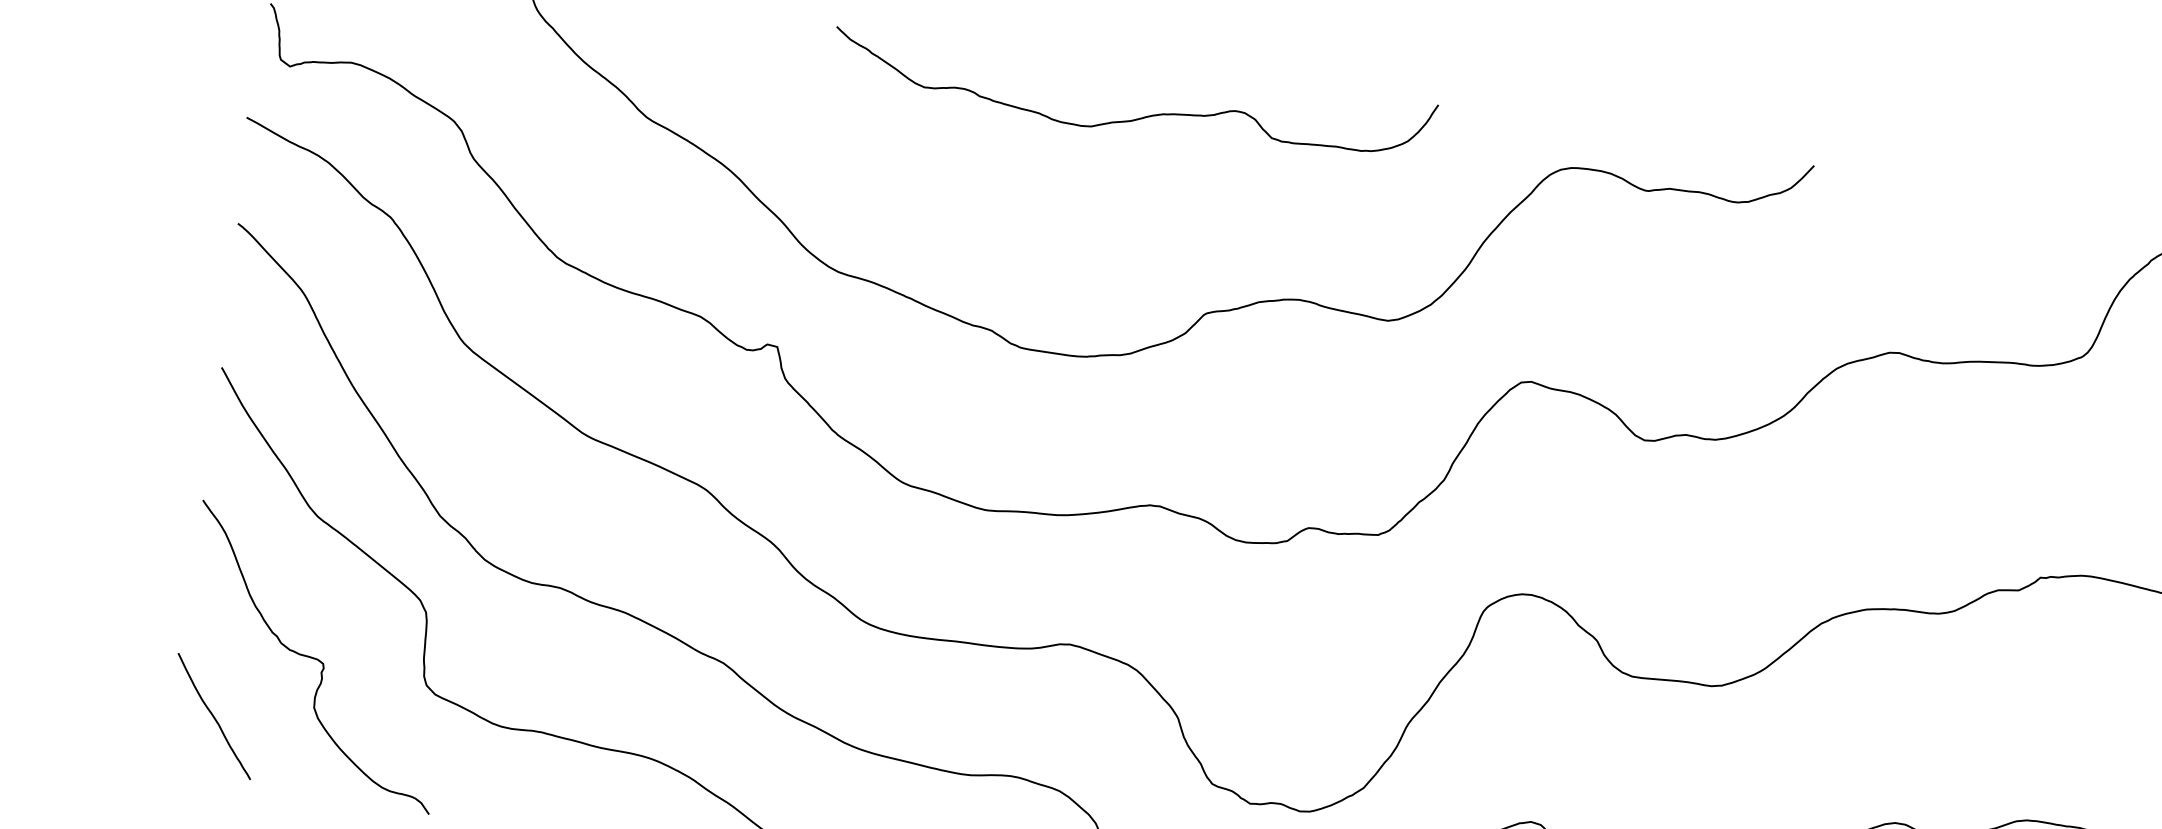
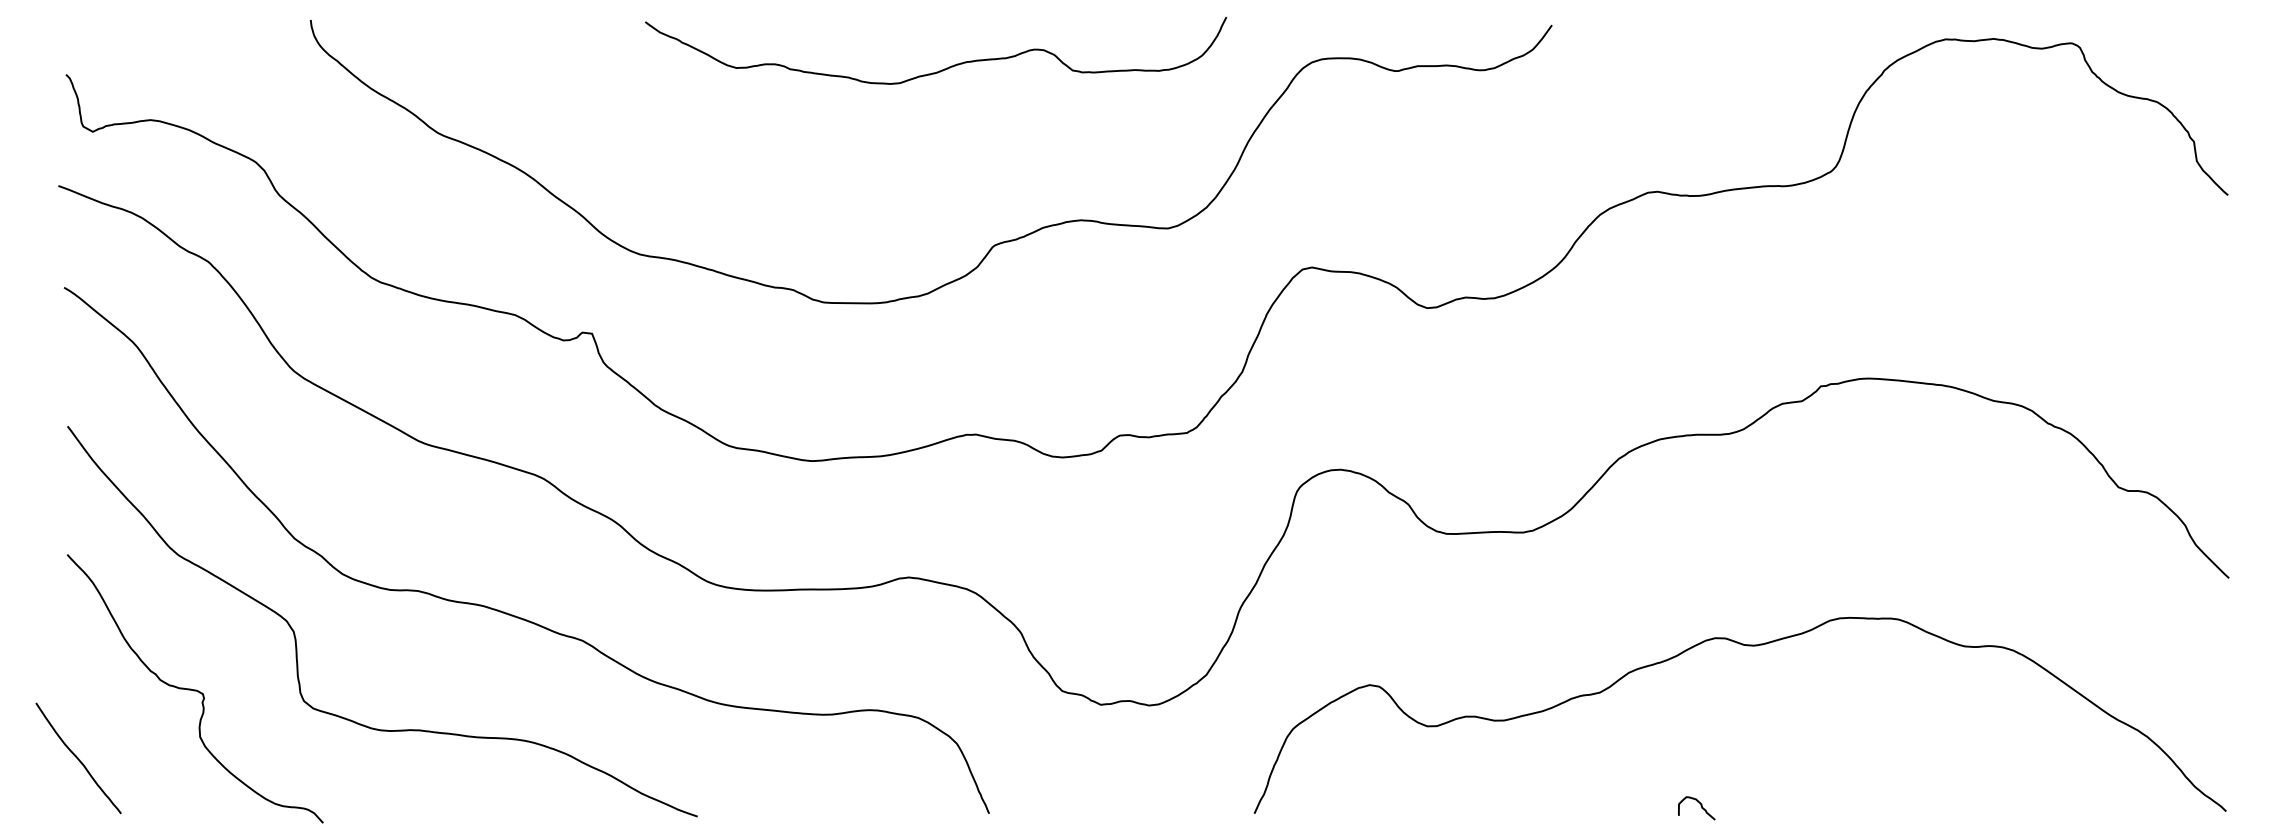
curve: (1136, 118) -> (941, 69), moved
curve: (214, 716) -> (78, 758), moved

